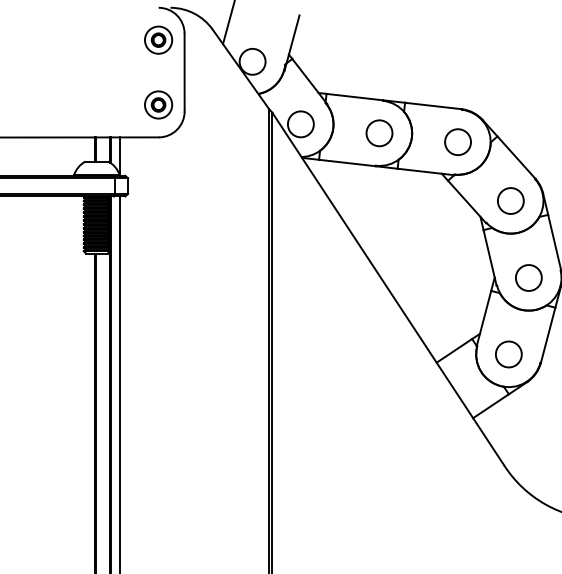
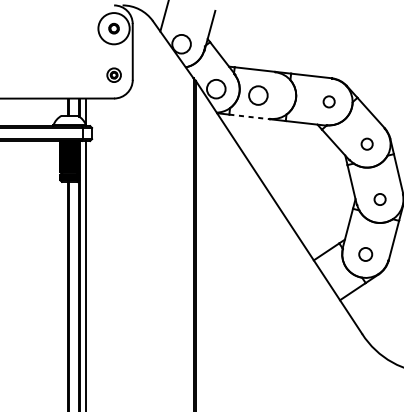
circle: (158, 39) -> (113, 28), size x1.6
part: (158, 104) -> (113, 74), size x0.7
circle: (379, 133) -> (258, 95), moved
circle: (457, 141) -> (328, 101), size x0.6
line: (347, 163) -> (249, 117), solid -> dashed
circle: (510, 200) -> (366, 143), size x0.6
circle: (528, 277) -> (379, 199), size x0.6
circle: (508, 354) -> (365, 254), size x0.7

